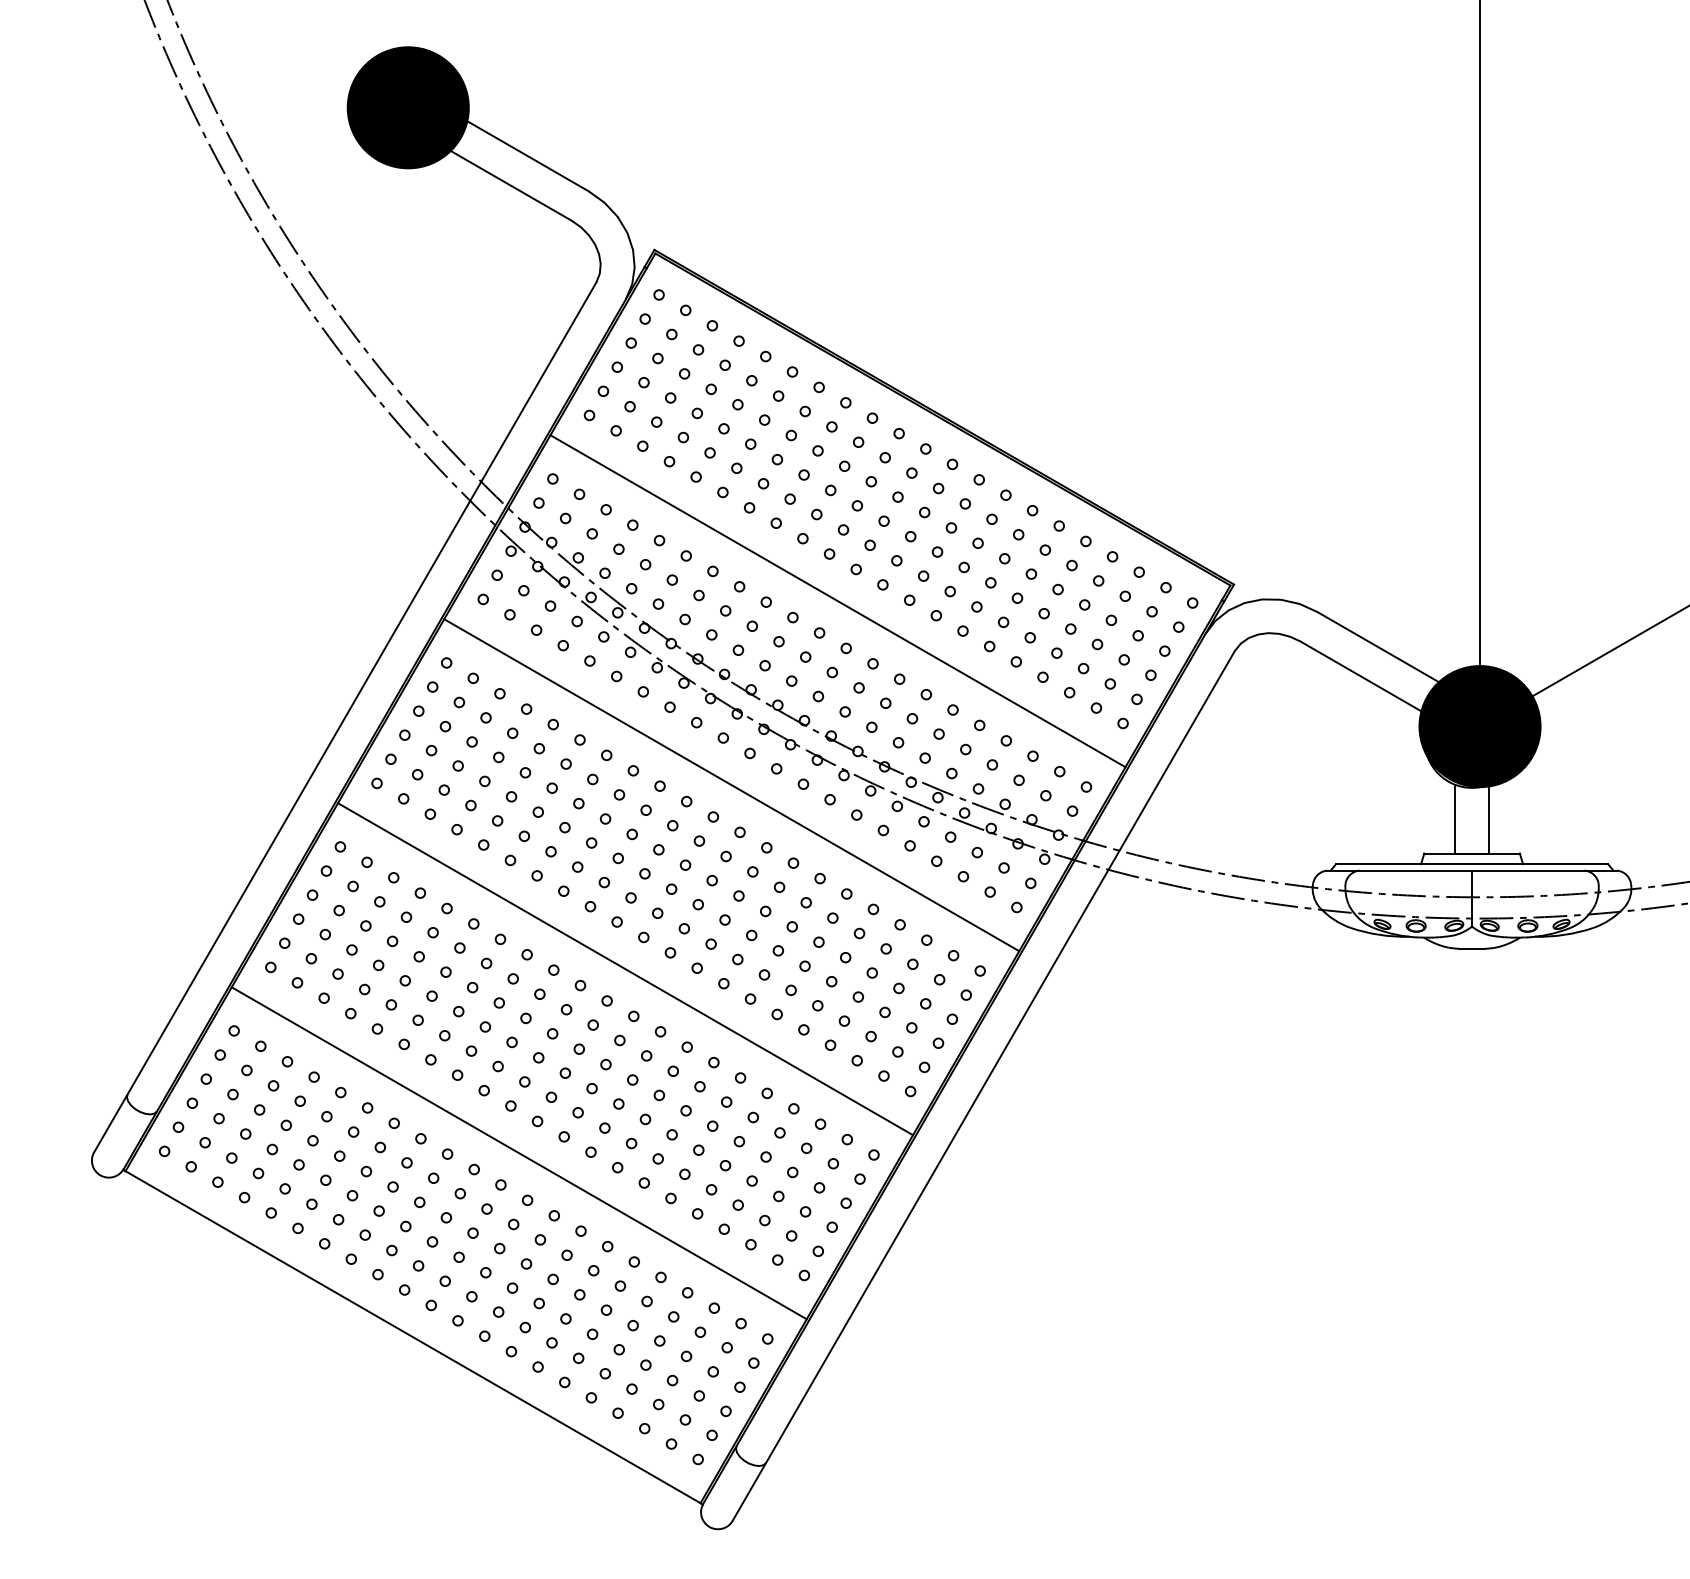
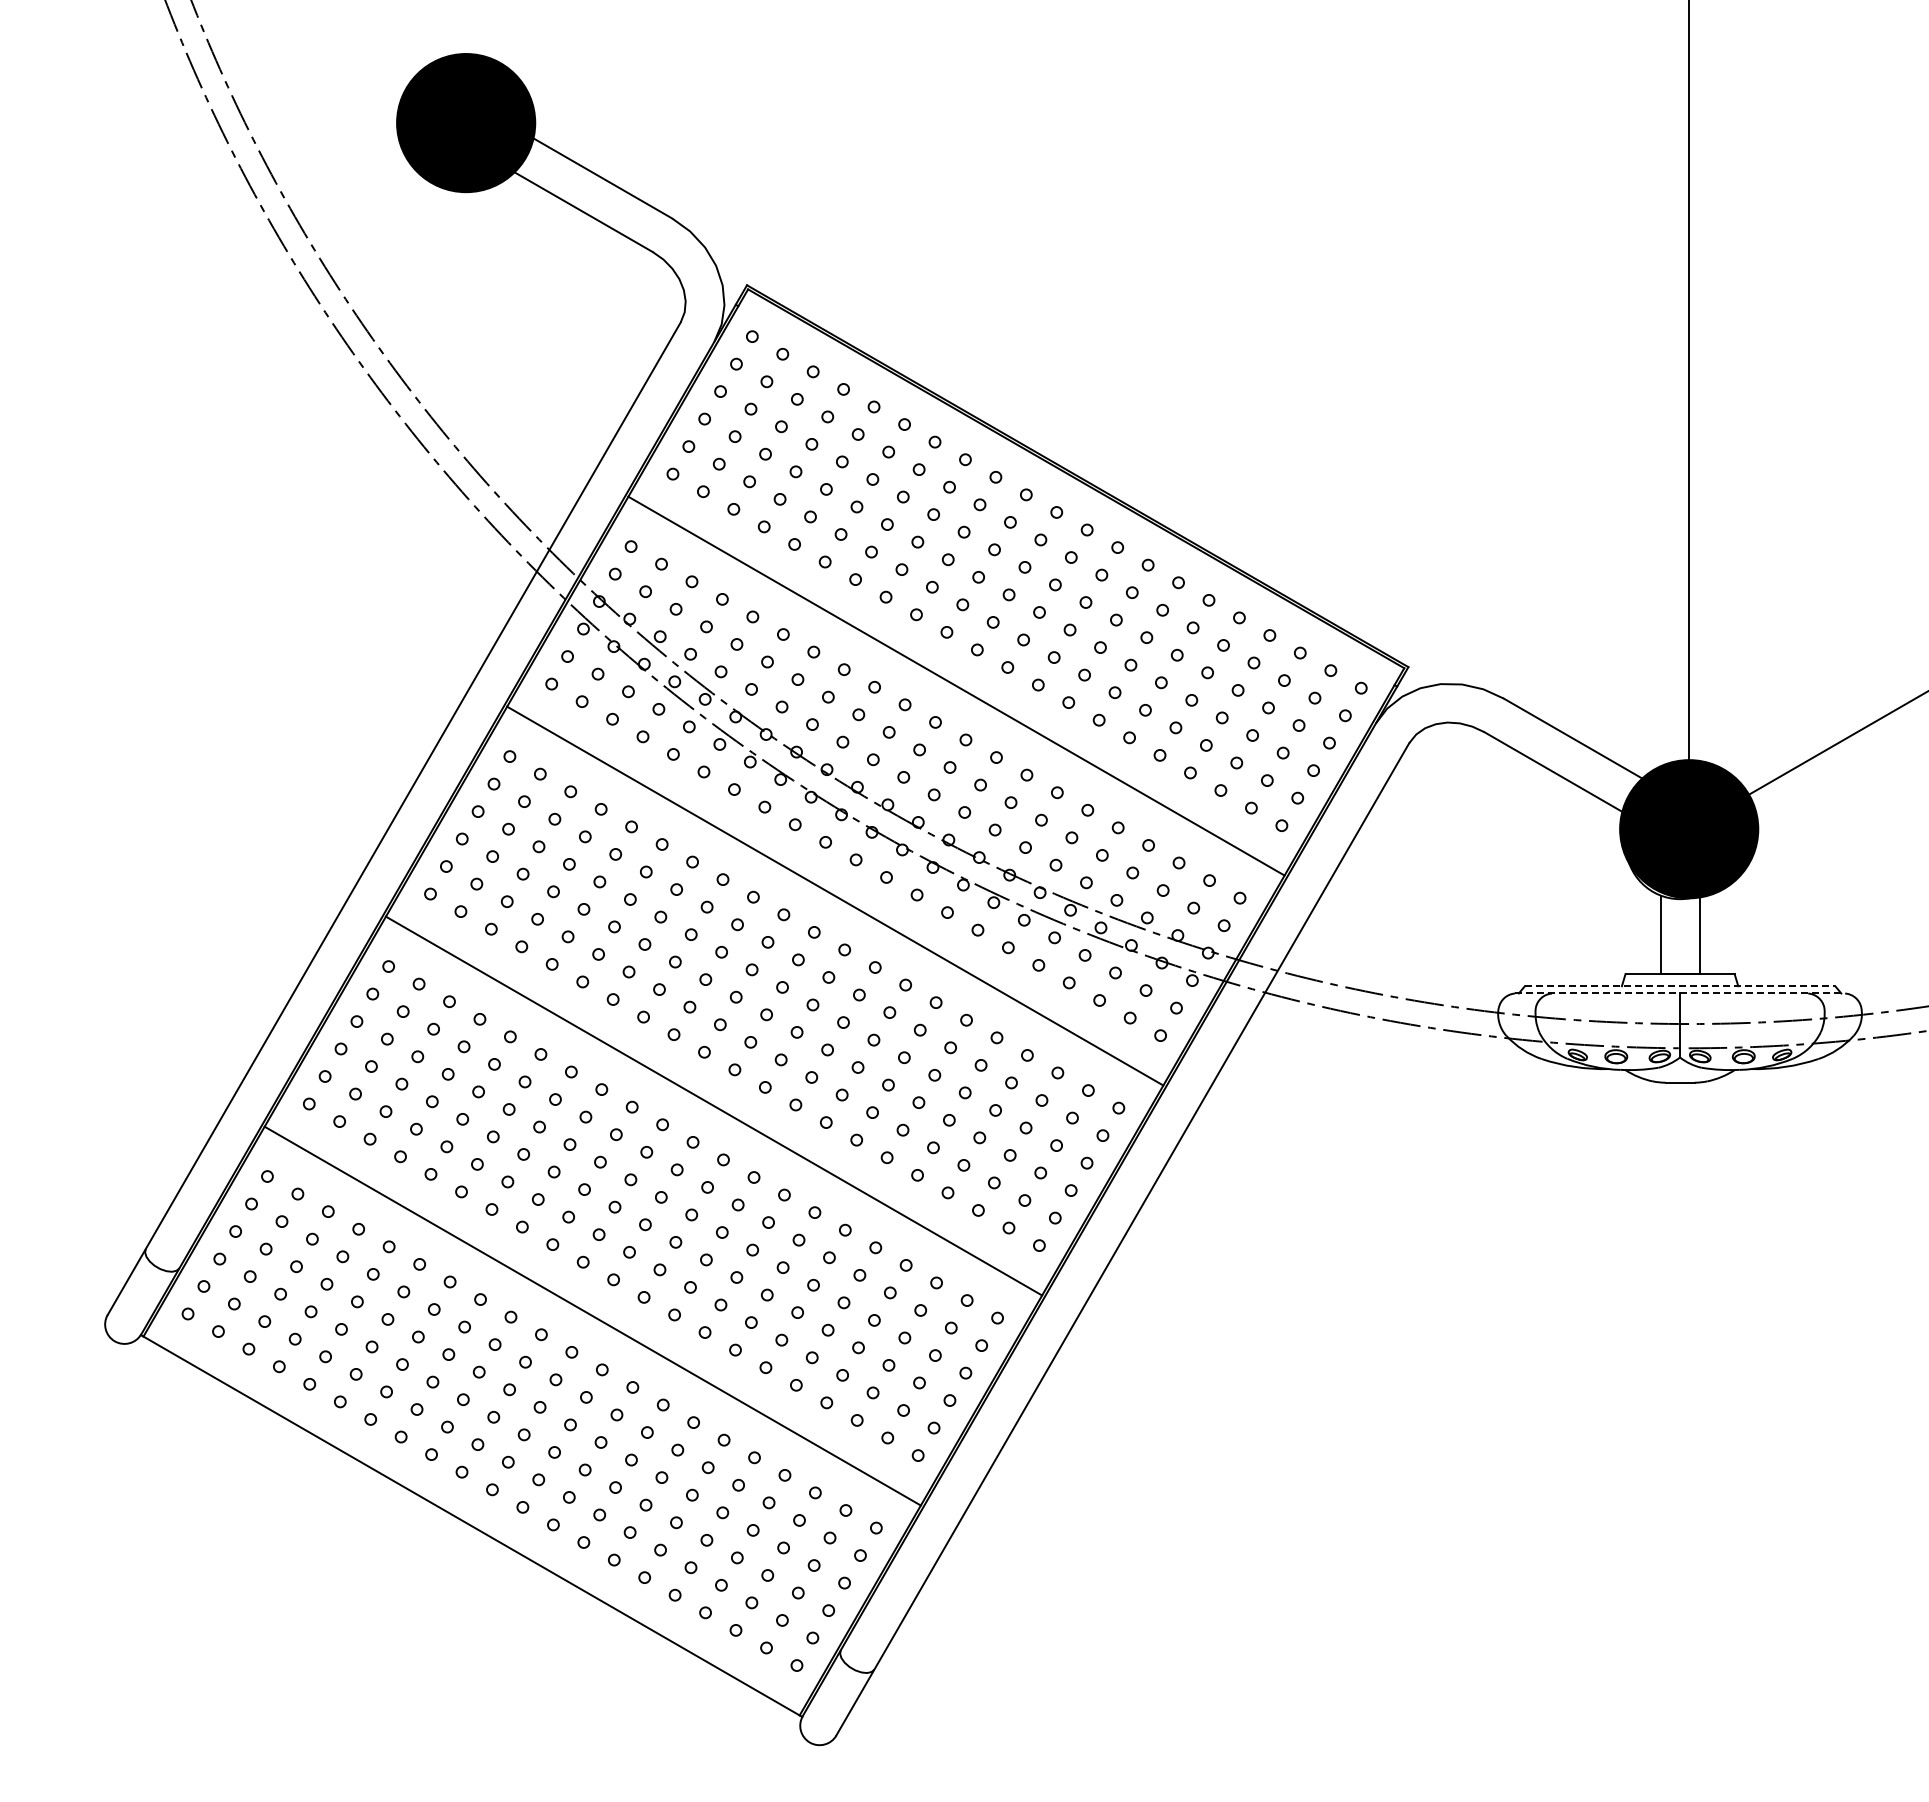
line: (1472, 864) -> (1680, 986), solid -> dashed
line: (1472, 870) -> (1680, 993), solid -> dashed

